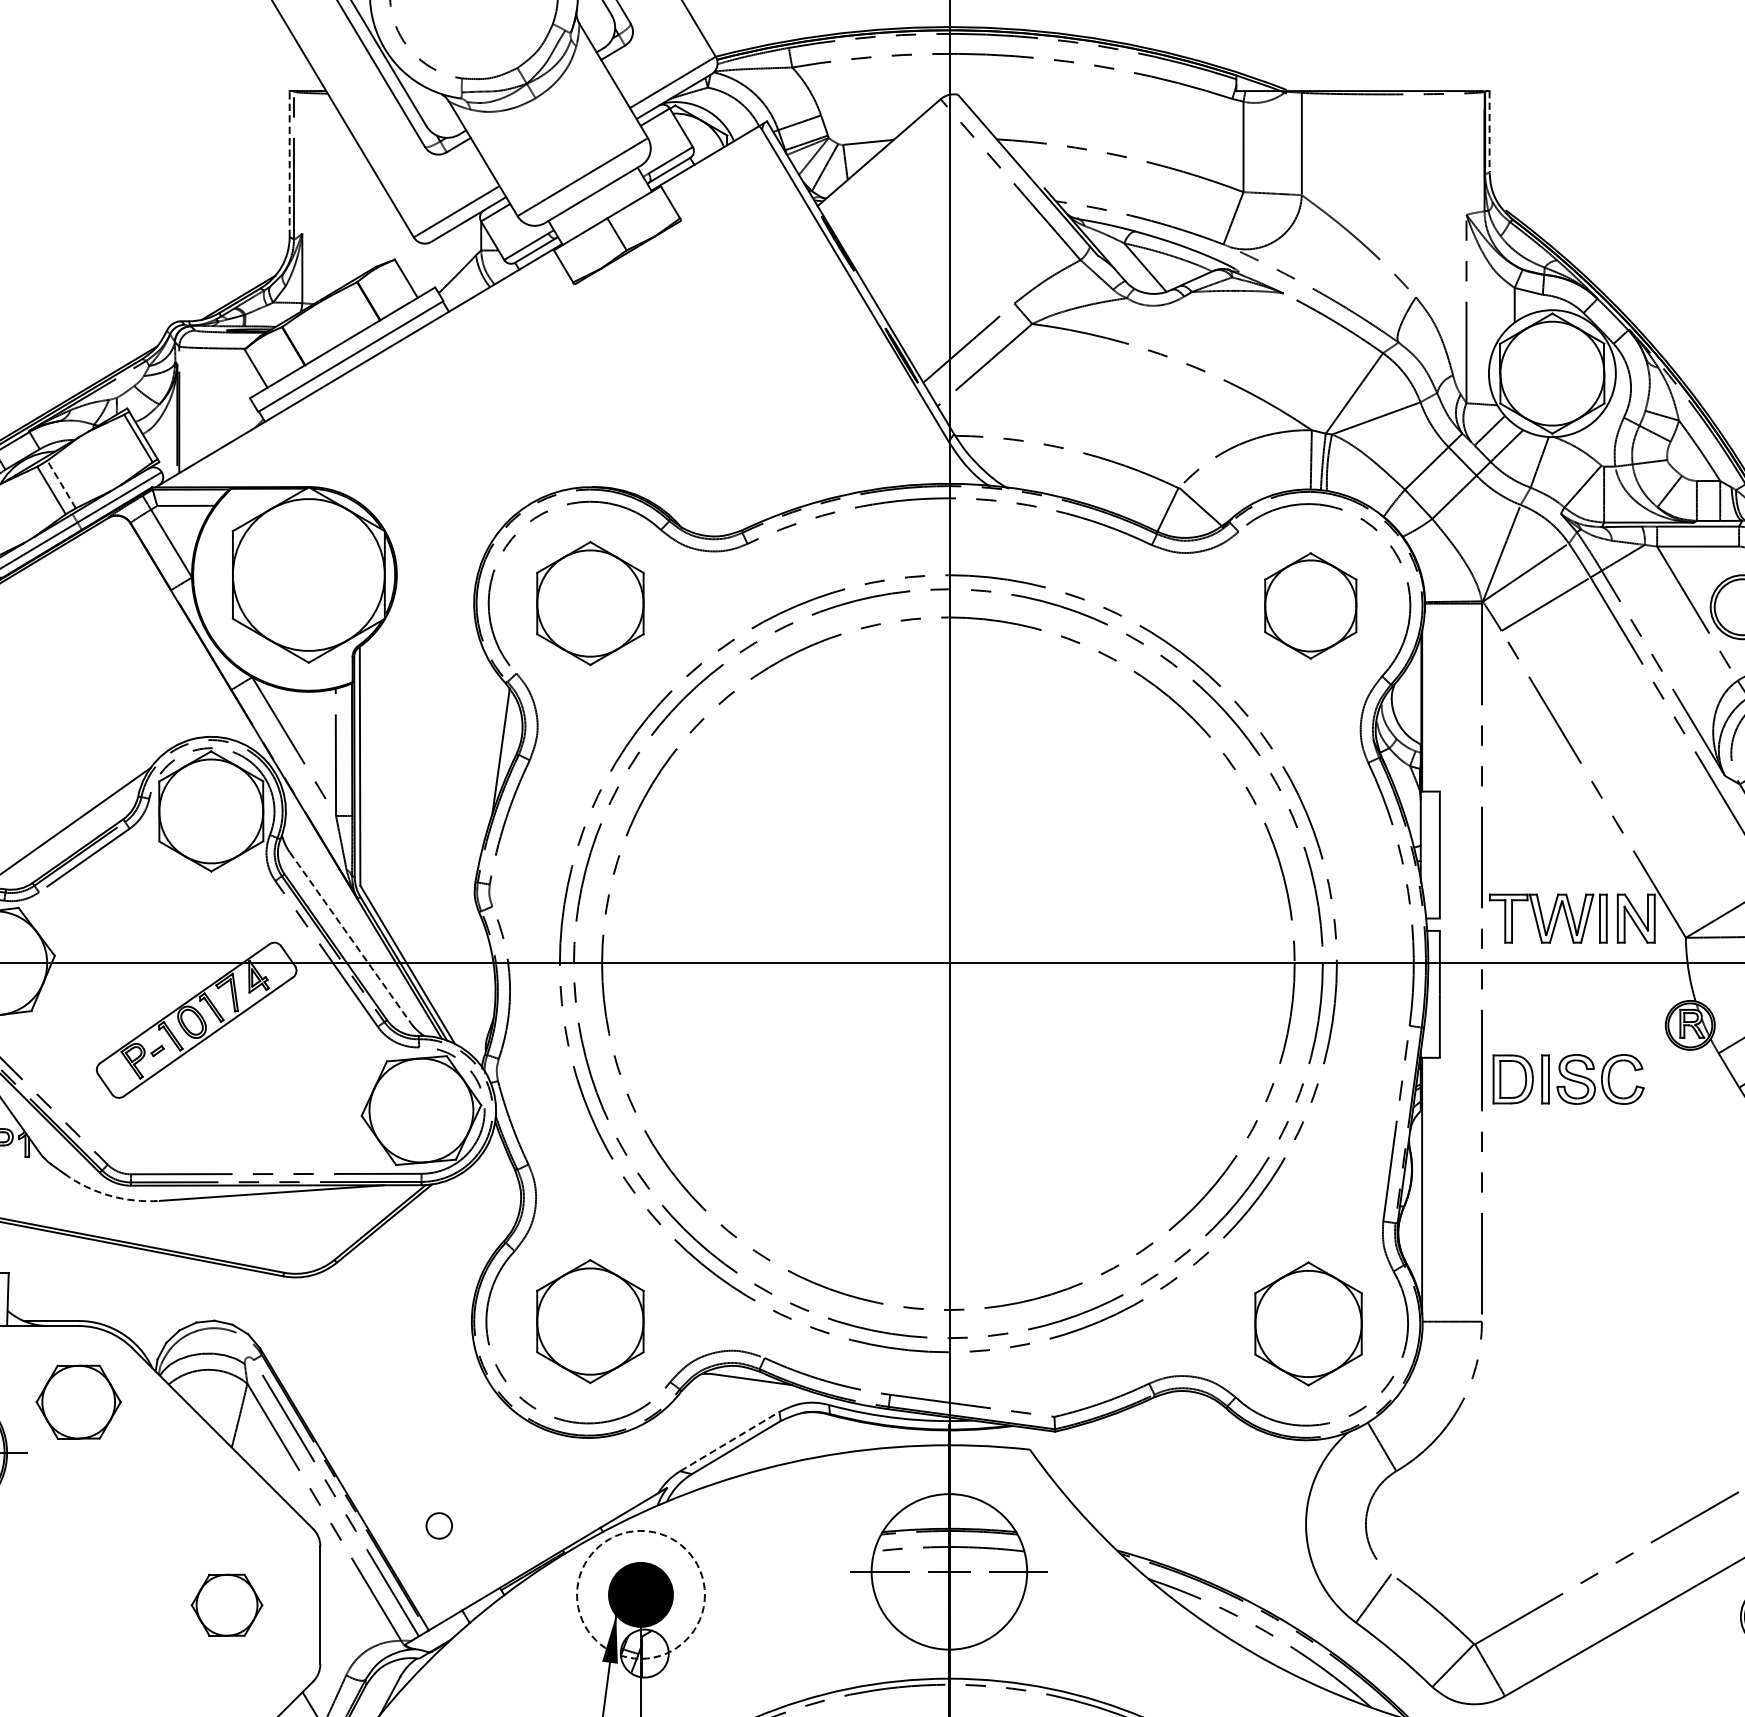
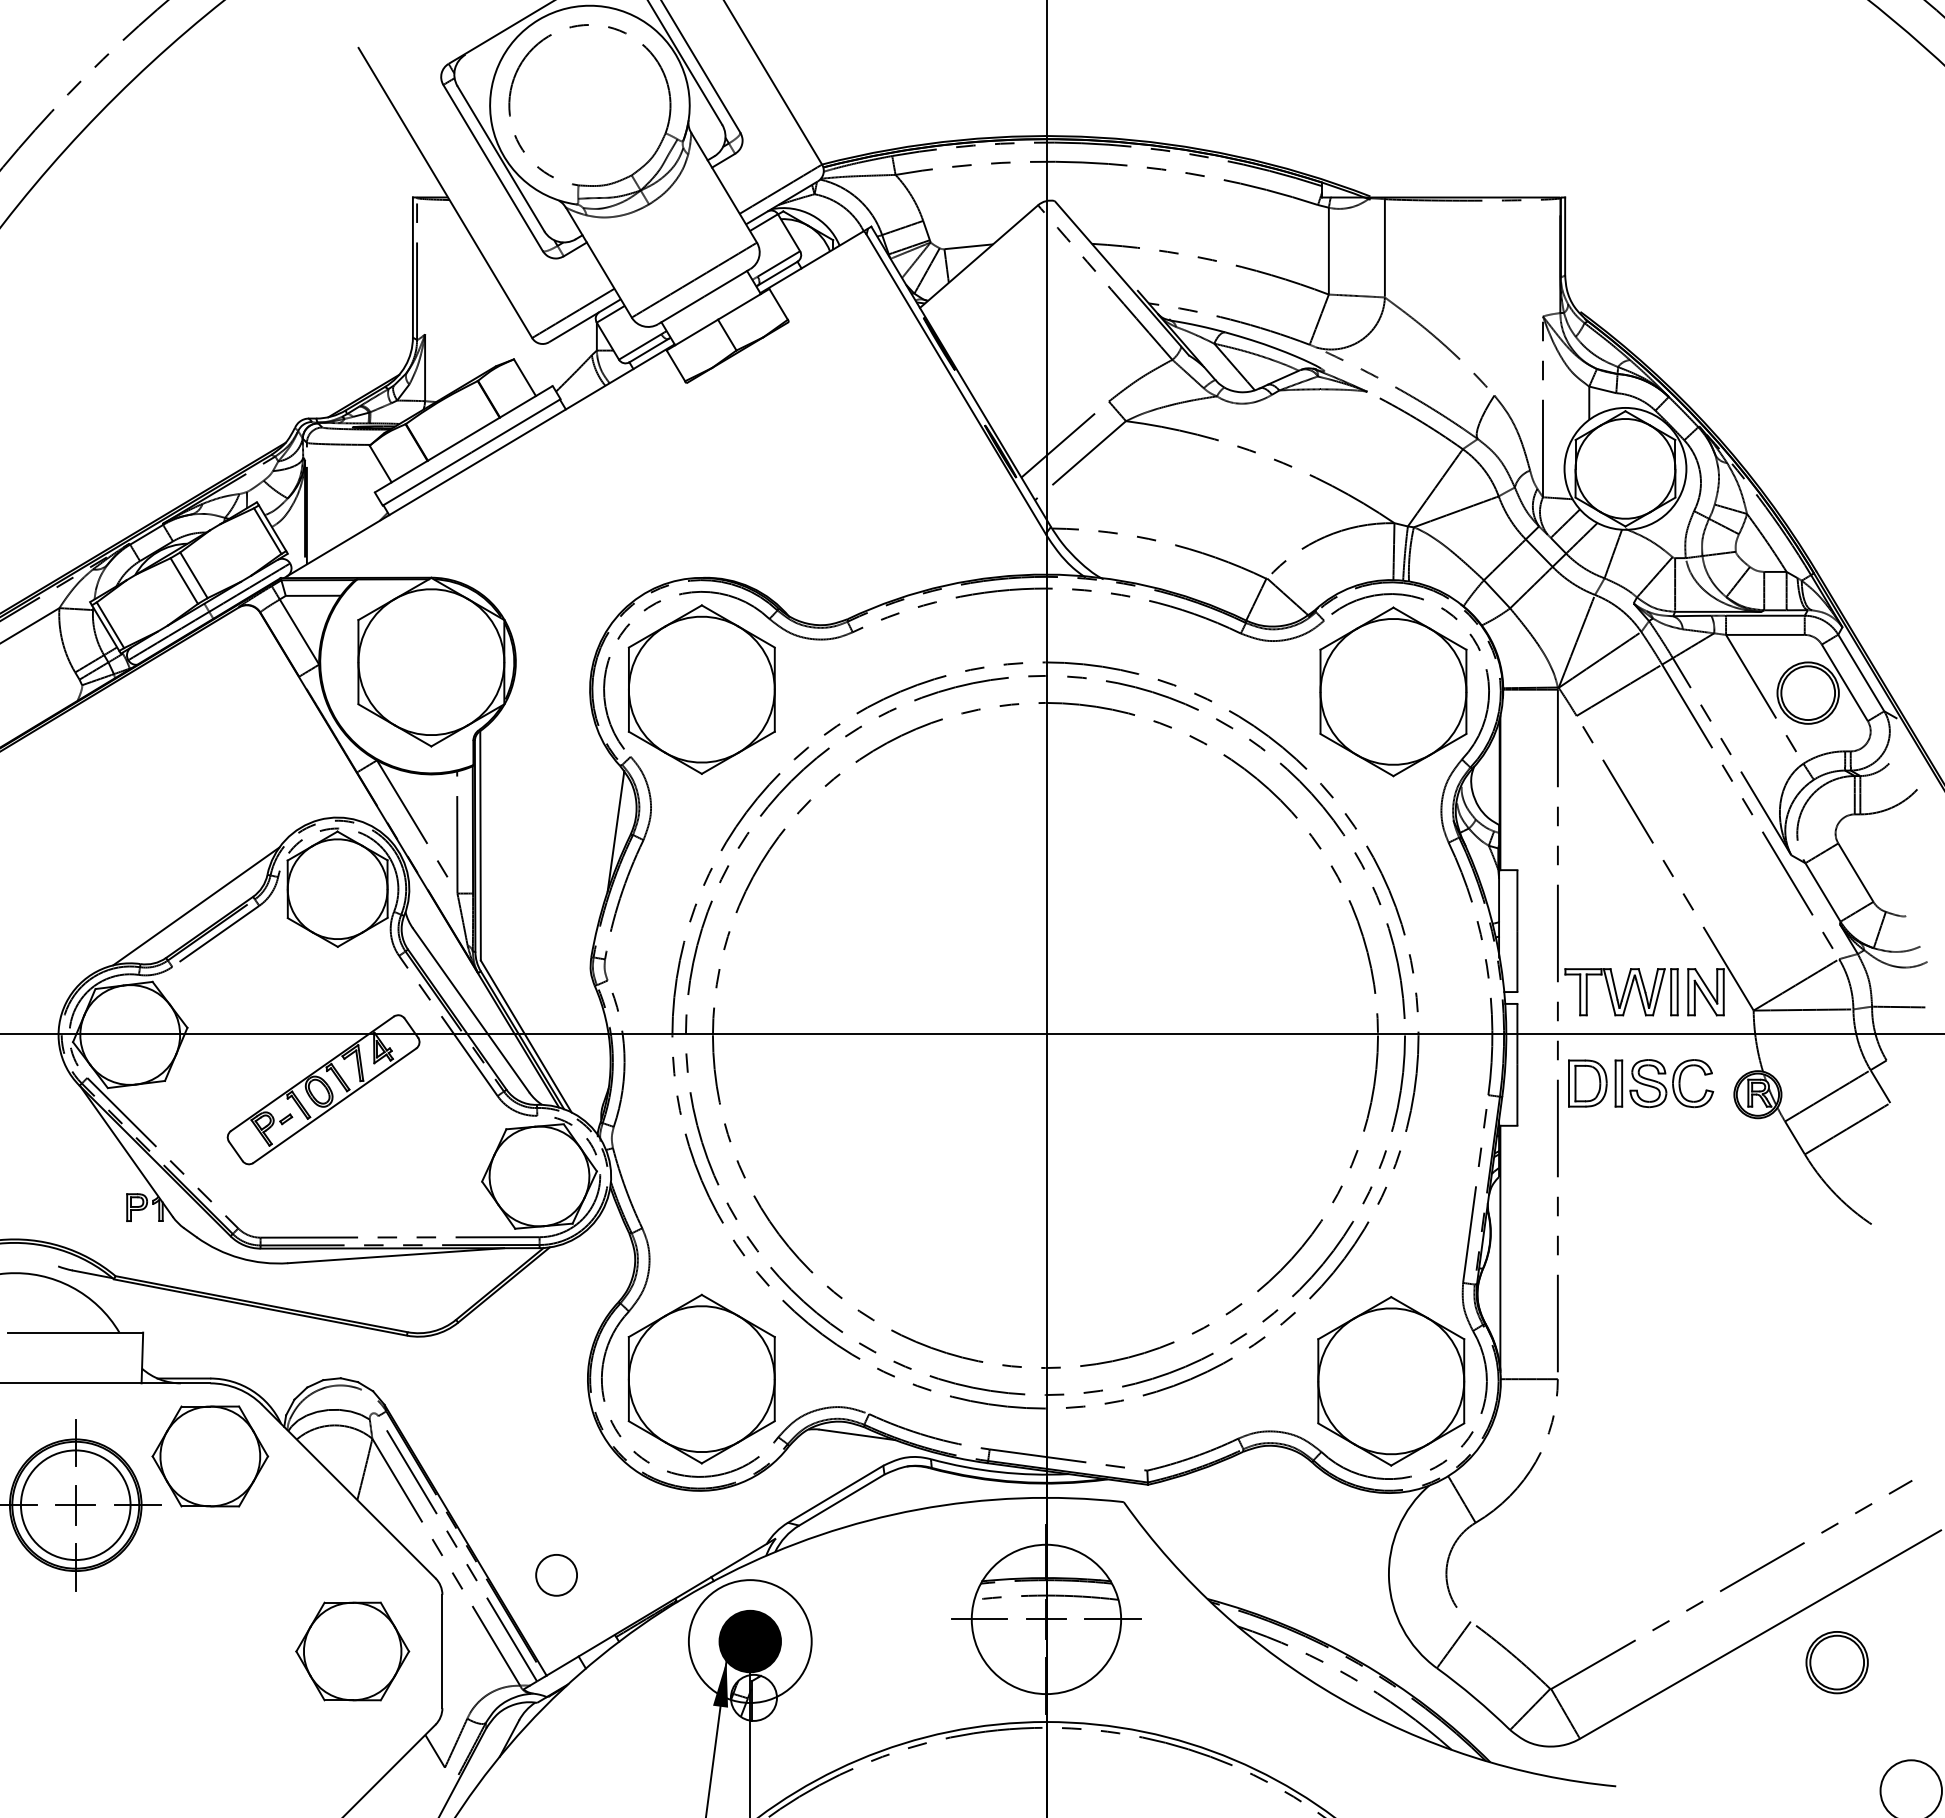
line: (1489, 131) -> (1565, 236), dashed -> solid
line: (289, 163) -> (412, 267), dashed -> solid
line: (61, 484) -> (193, 575), dashed -> solid
part: (590, 603) -> (701, 689), size x1.43
part: (1310, 605) -> (1393, 691), size x1.67
line: (350, 937) -> (471, 1010), dashed -> solid
part: (1569, 1079) -> (1641, 1083), moved
arc: (110, 1195) -> (240, 1258), dashed -> solid
part: (590, 1320) -> (701, 1378), size x1.43
part: (1308, 1324) -> (1391, 1381), size x1.43
part: (78, 1402) -> (210, 1456), size x1.43
line: (729, 1441) -> (835, 1494), dashed -> solid
circle: (439, 1525) -> (556, 1574), size x1.67
circle: (640, 1594) -> (749, 1641), dashed -> solid
part: (226, 1605) -> (352, 1651), size x1.67

